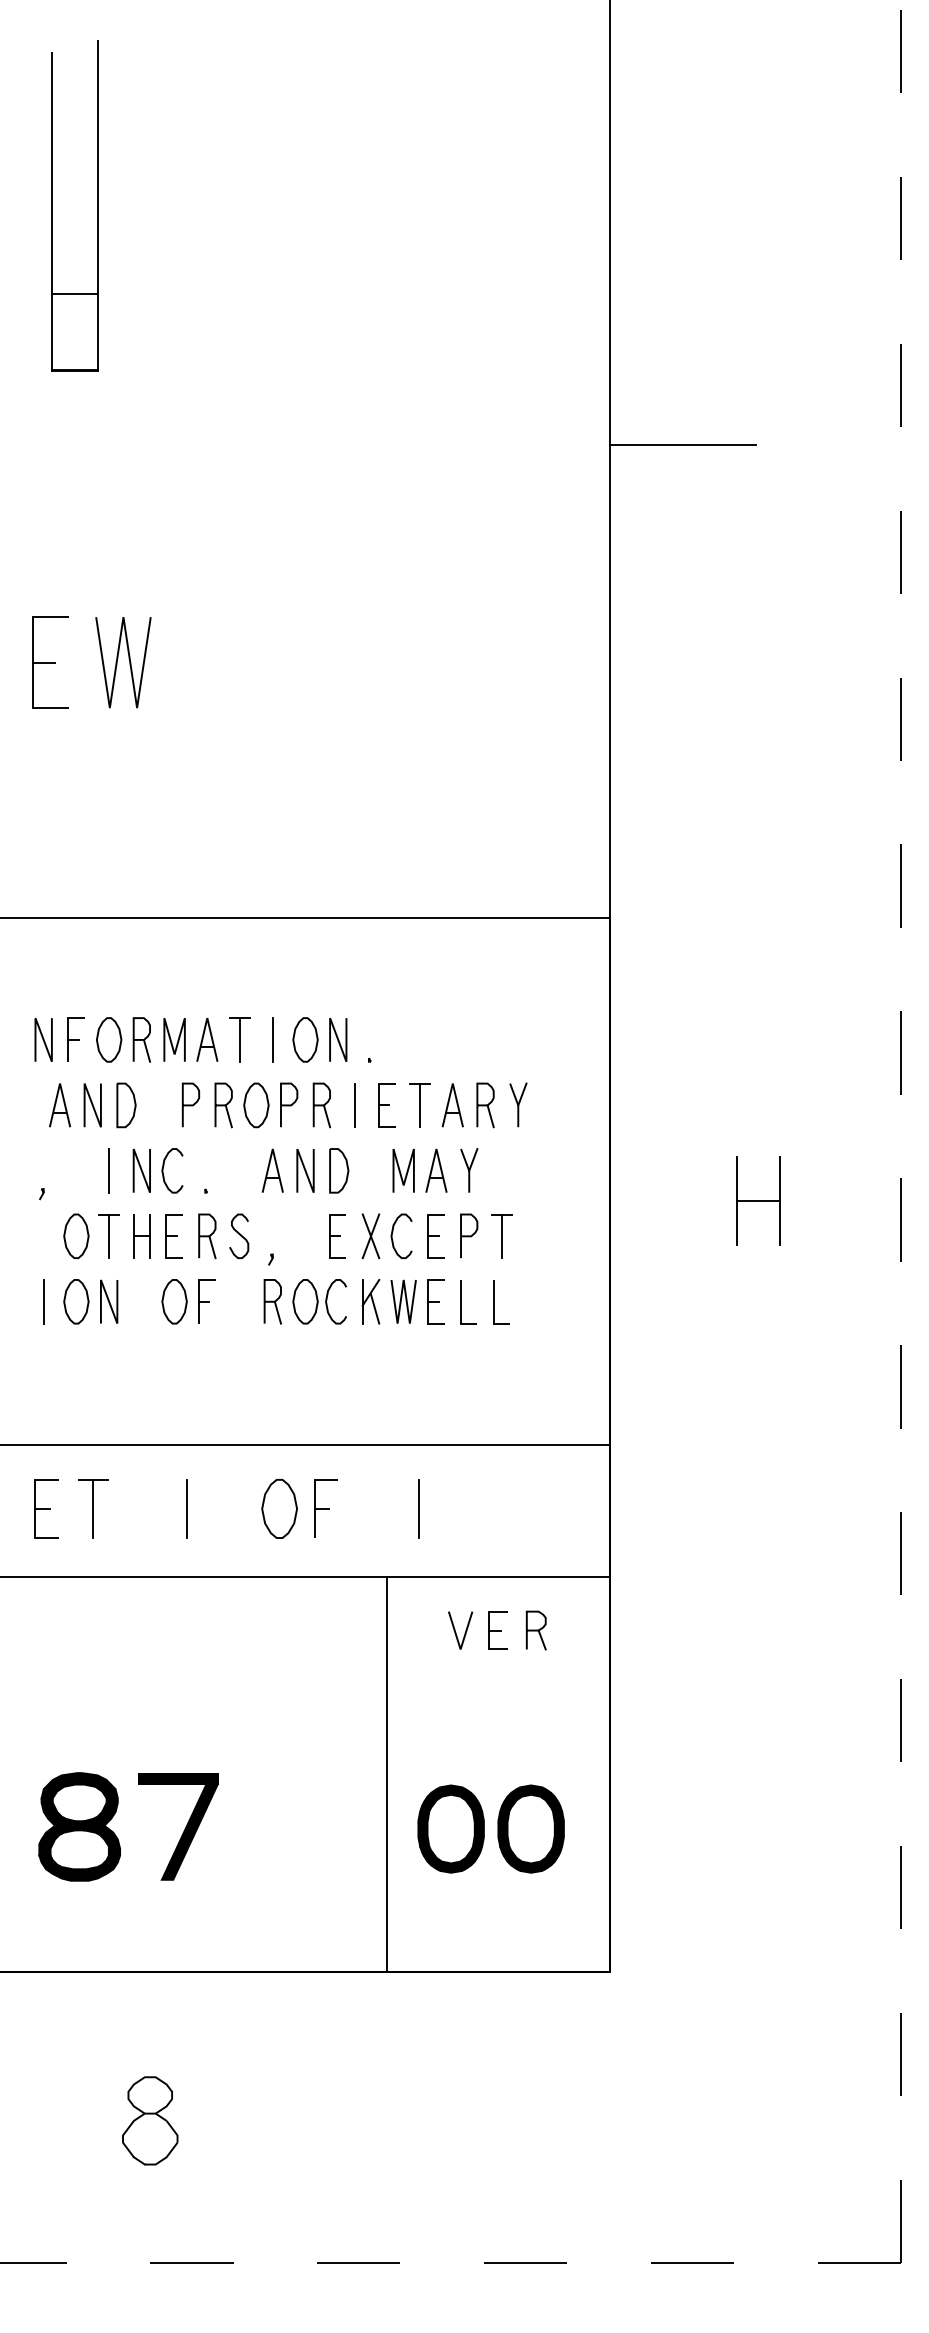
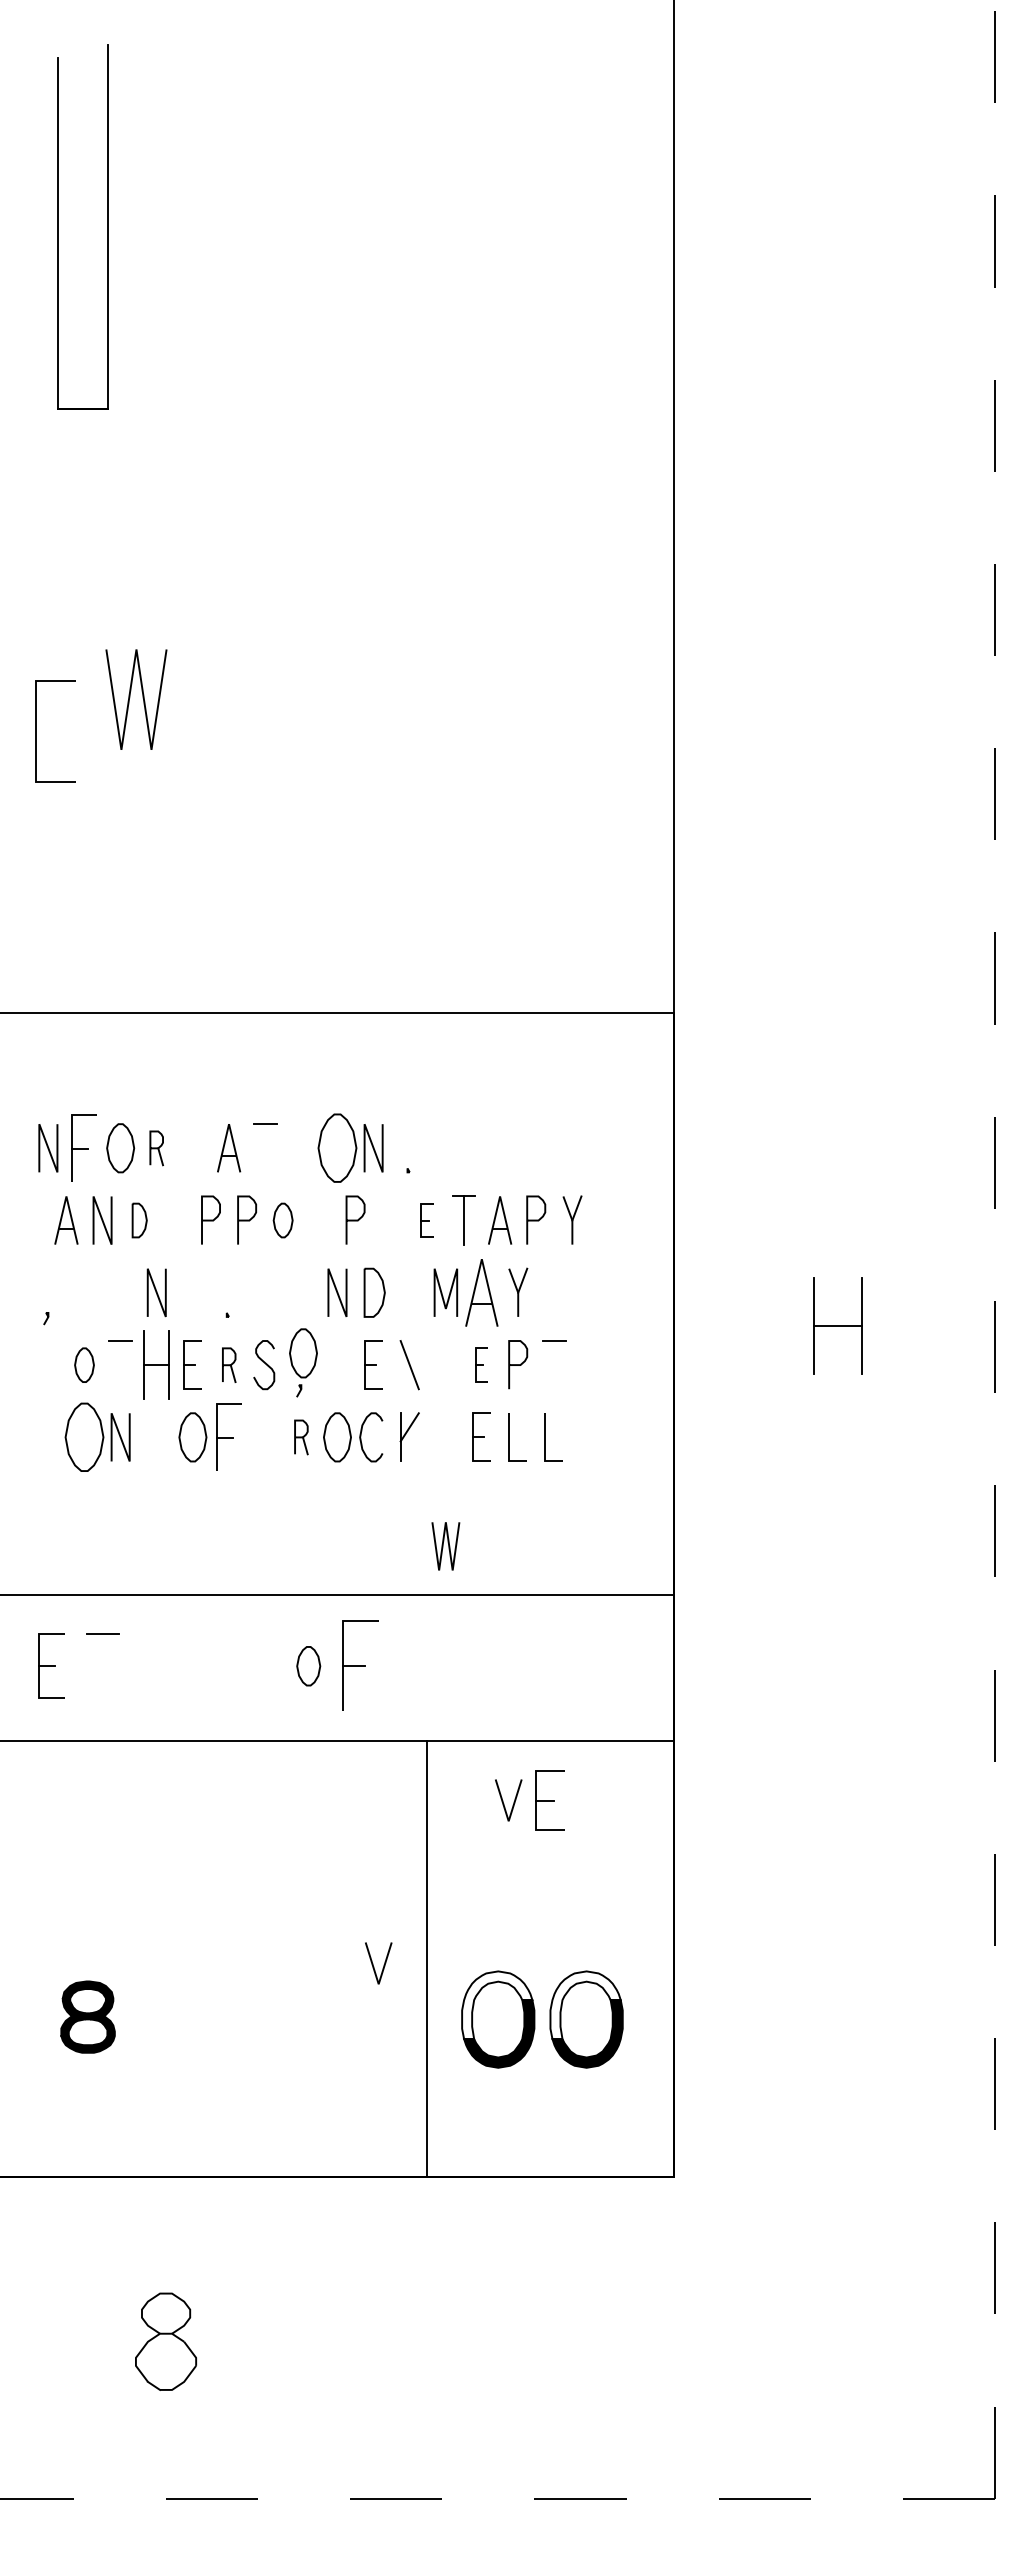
line: (74, 293) -> (82, 324), removed
line: (682, 445) -> (753, 491), removed
line: (128, 661) -> (142, 698), moved
line: (43, 662) -> (48, 731), removed
part: (76, 1039) -> (84, 1147), size x1.4
part: (141, 1040) -> (156, 1148), size x0.7
line: (171, 1040) -> (189, 1148), removed
line: (240, 1040) -> (265, 1148), removed
line: (272, 1040) -> (301, 1148), removed
part: (305, 1040) -> (337, 1148), size x1.4
curve: (289, 1104) -> (319, 1219), removed
part: (126, 1105) -> (139, 1220), size x0.7
part: (255, 1105) -> (282, 1220), size x0.7
line: (354, 1105) -> (391, 1220), removed
part: (387, 1105) -> (427, 1220), size x0.7
line: (228, 1116) -> (252, 1232), removed
line: (326, 1116) -> (360, 1232), removed
line: (490, 1116) -> (541, 1232), removed
curve: (164, 1166) -> (181, 1288), removed
line: (109, 1170) -> (120, 1292), removed
part: (272, 1170) -> (301, 1292), removed
part: (436, 1170) -> (482, 1292), size x1.4
part: (274, 1225) -> (303, 1353), added
part: (141, 1235) -> (156, 1364), size x1.4
part: (435, 1235) -> (481, 1364), size x0.7
part: (76, 1236) -> (84, 1365), size x0.7
line: (109, 1236) -> (120, 1365), removed
part: (207, 1236) -> (229, 1365), size x0.7
line: (370, 1236) -> (409, 1365), removed
line: (502, 1236) -> (554, 1365), removed
curve: (393, 1240) -> (434, 1369), removed
part: (206, 1300) -> (228, 1436), size x1.4
line: (43, 1301) -> (48, 1437), removed
part: (76, 1301) -> (84, 1437), size x1.4
part: (272, 1301) -> (301, 1437), size x0.7
line: (401, 1301) -> (443, 1546), moved
line: (374, 1309) -> (413, 1445), removed
line: (93, 1508) -> (103, 1665), removed
line: (186, 1508) -> (206, 1665), removed
part: (325, 1508) -> (359, 1665), size x1.4
line: (418, 1508) -> (462, 1665), removed
part: (279, 1509) -> (308, 1666), size x0.6
part: (497, 1629) -> (549, 1799), size x1.4
part: (535, 1630) -> (591, 1800), removed
line: (338, 1778) -> (373, 1963), added
fill: (450, 1816) -> (497, 2005), removed
fill: (530, 1816) -> (585, 2005), removed
part: (79, 1826) -> (87, 2016), size x0.6
part: (184, 1829) -> (203, 2020), removed

